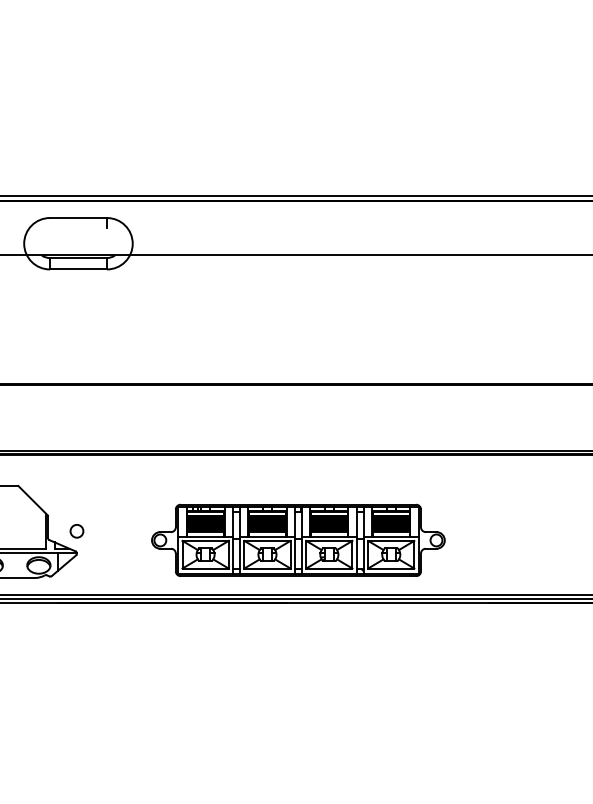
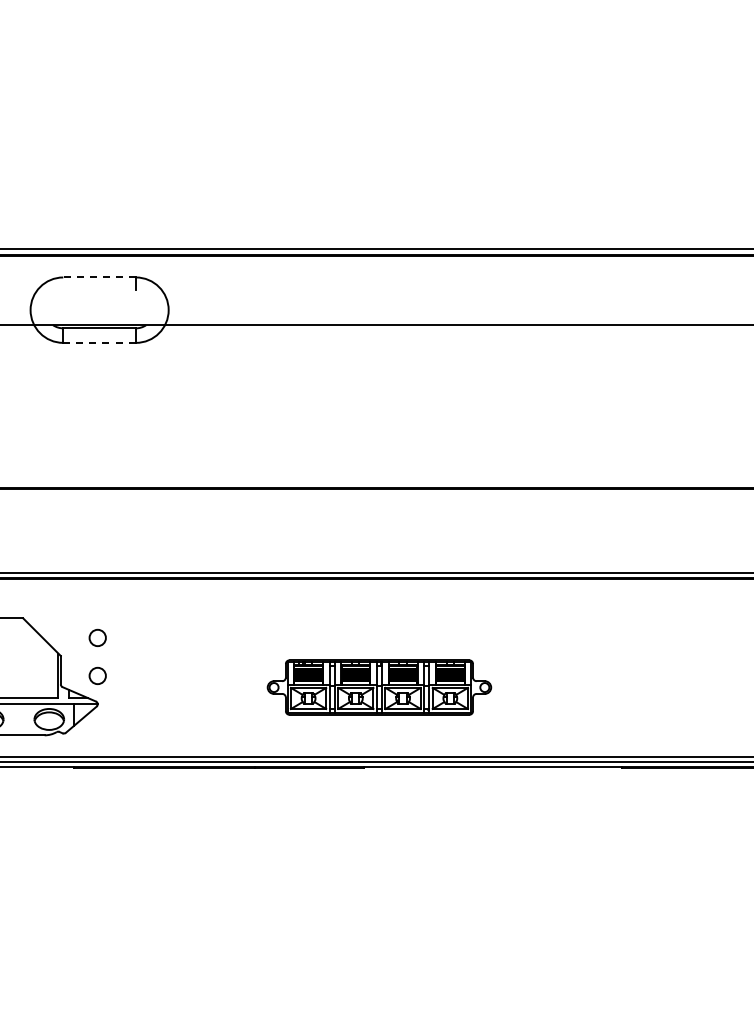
line: (78, 218) -> (99, 277), solid -> dashed
line: (79, 269) -> (100, 342), solid -> dashed
circle: (76, 501) -> (97, 637), added
part: (298, 540) -> (379, 687), size x0.6

